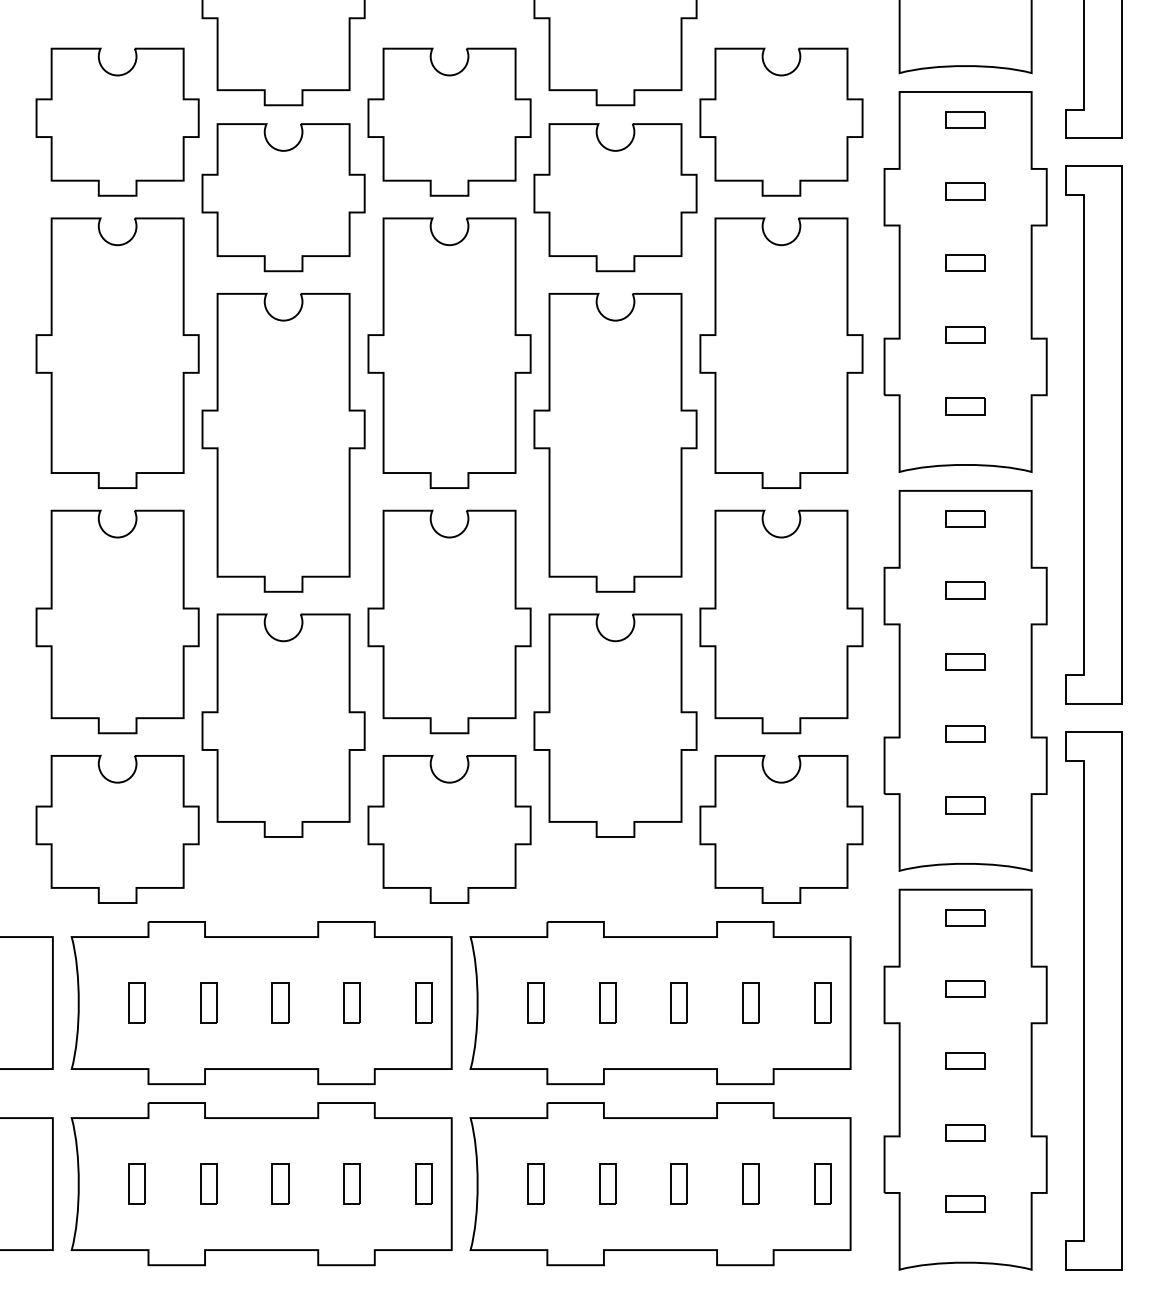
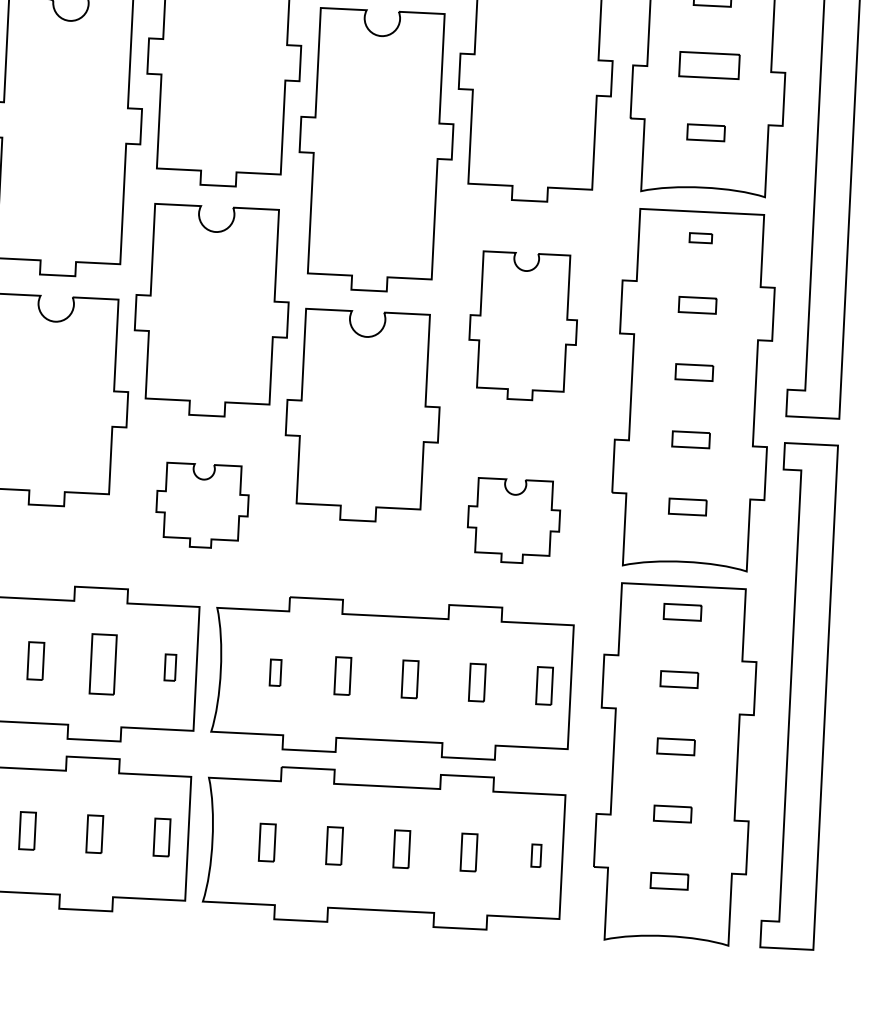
part: (965, 334) -> (709, 65), size x1.6
part: (965, 518) -> (700, 237), size x0.6
part: (781, 621) -> (523, 326), size x0.7
part: (449, 829) -> (202, 505), size x0.6
part: (781, 829) -> (513, 521), size x0.6
part: (351, 1002) -> (102, 663), size x1.6
part: (423, 1002) -> (170, 667), size x0.7
part: (535, 1002) -> (275, 672), size x0.7
part: (822, 1183) -> (536, 855), size x0.6

